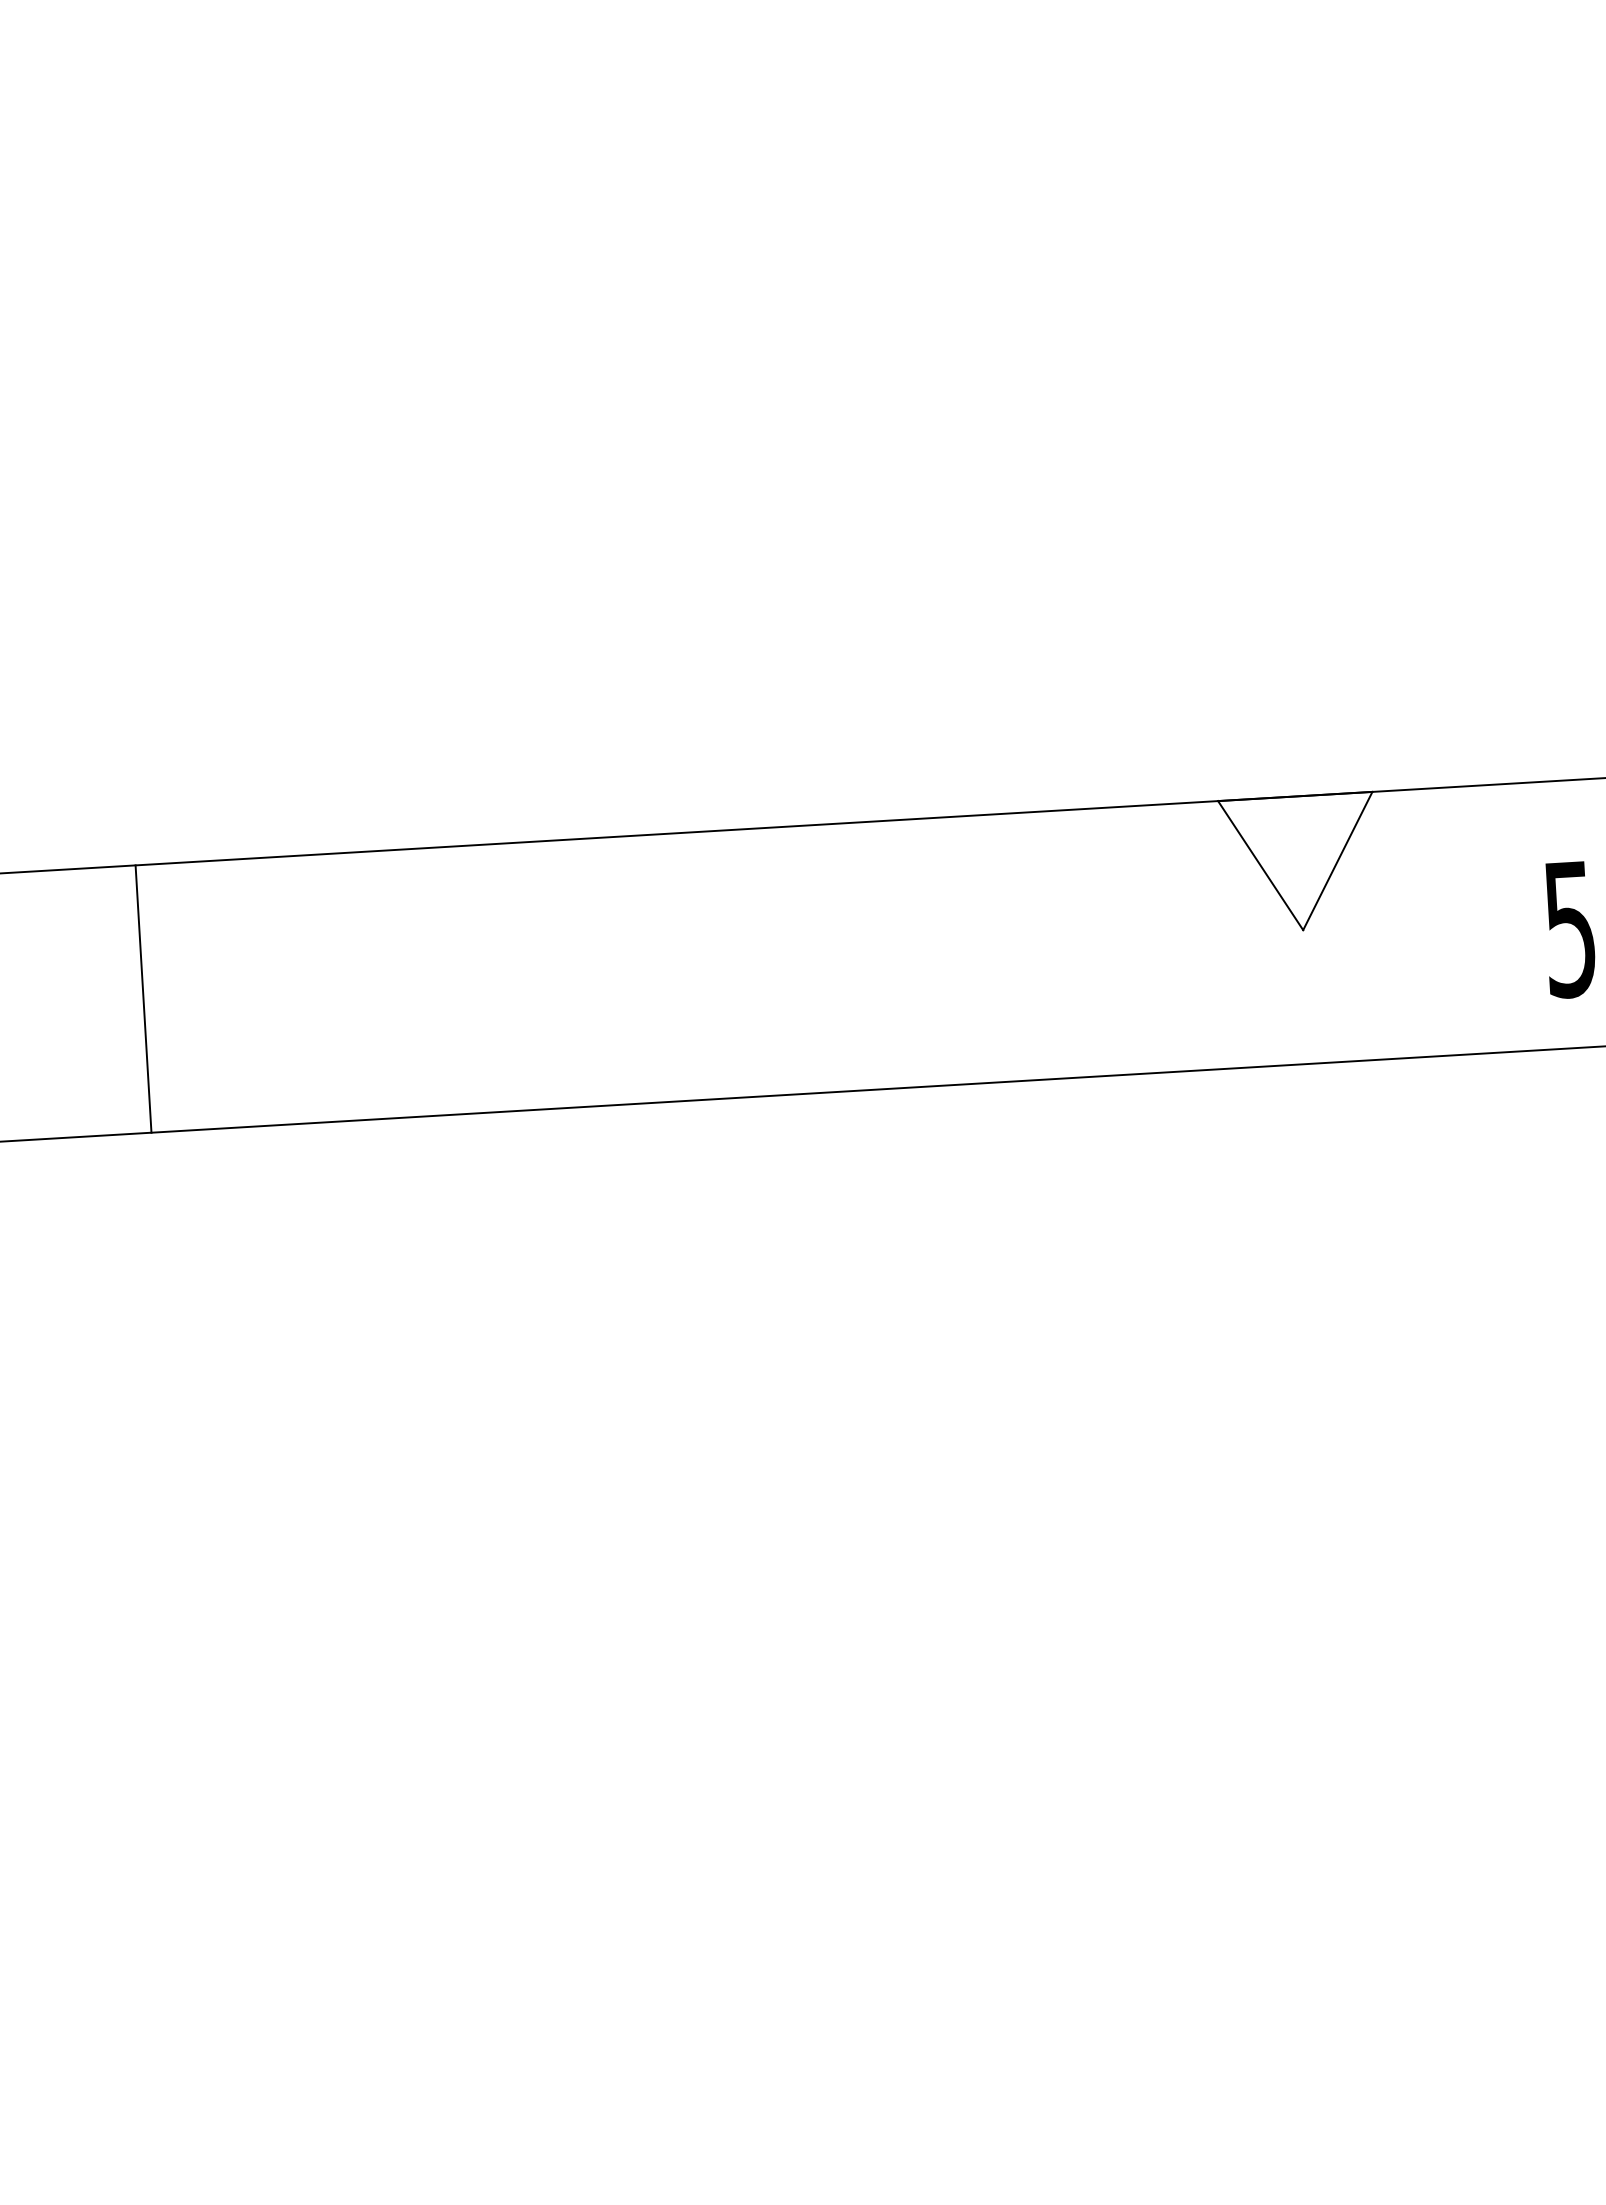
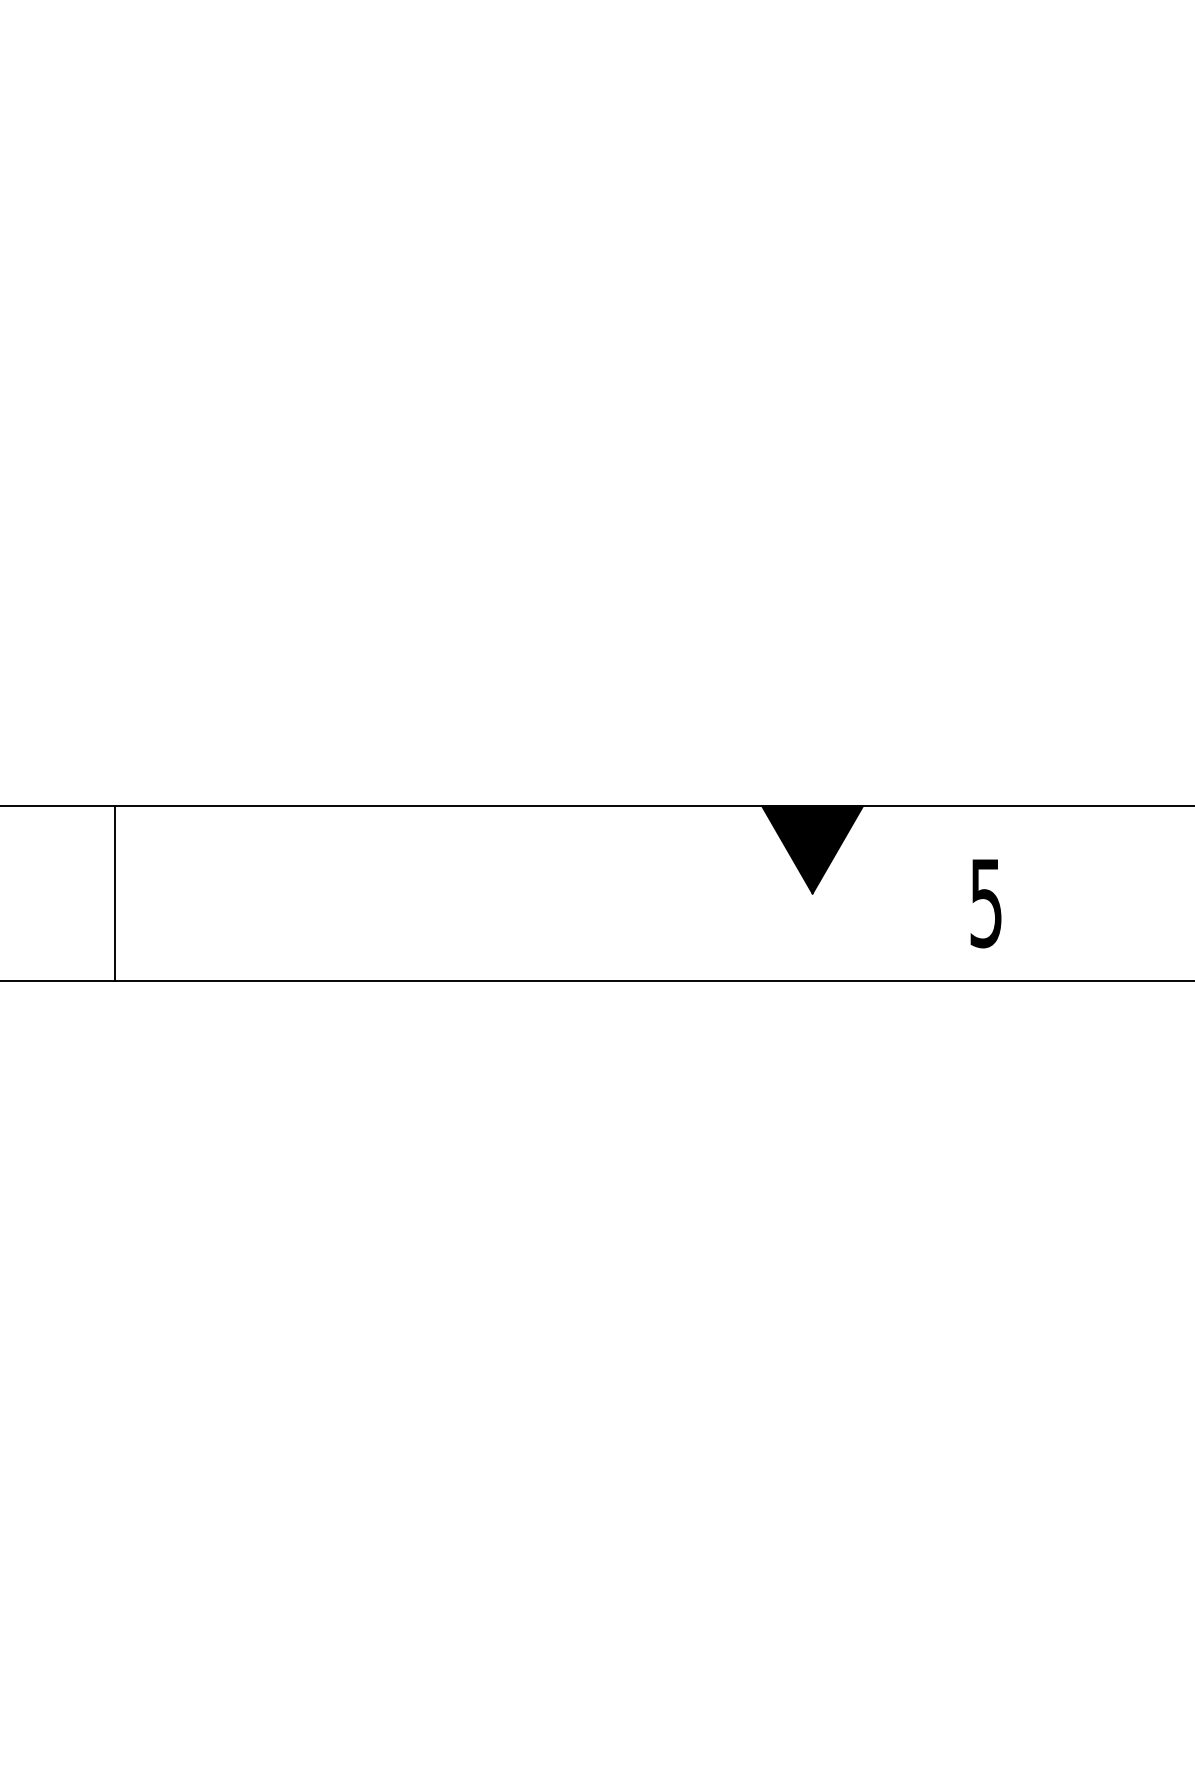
fill: (1299, 862) -> (812, 849), added
line: (143, 999) -> (114, 893), moved

